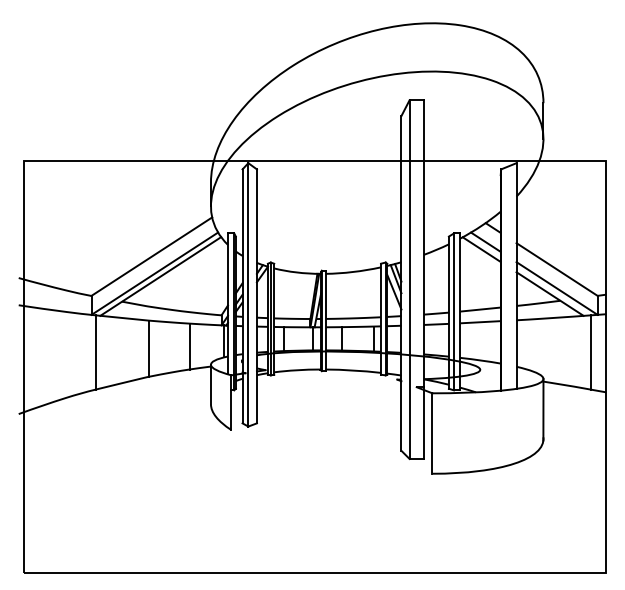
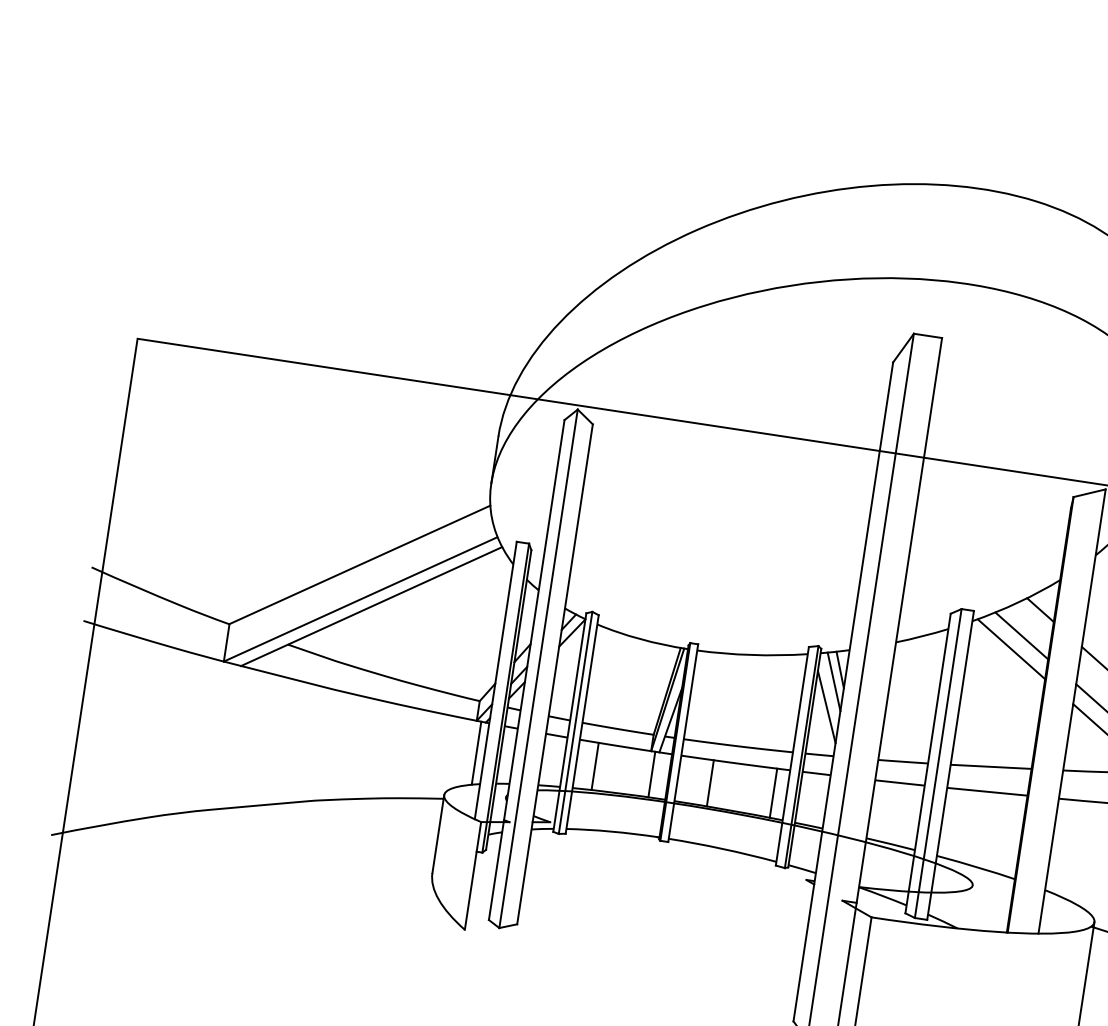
line: (189, 346) -> (407, 752), removed
line: (148, 348) -> (326, 744), removed
line: (95, 352) -> (220, 736), removed

